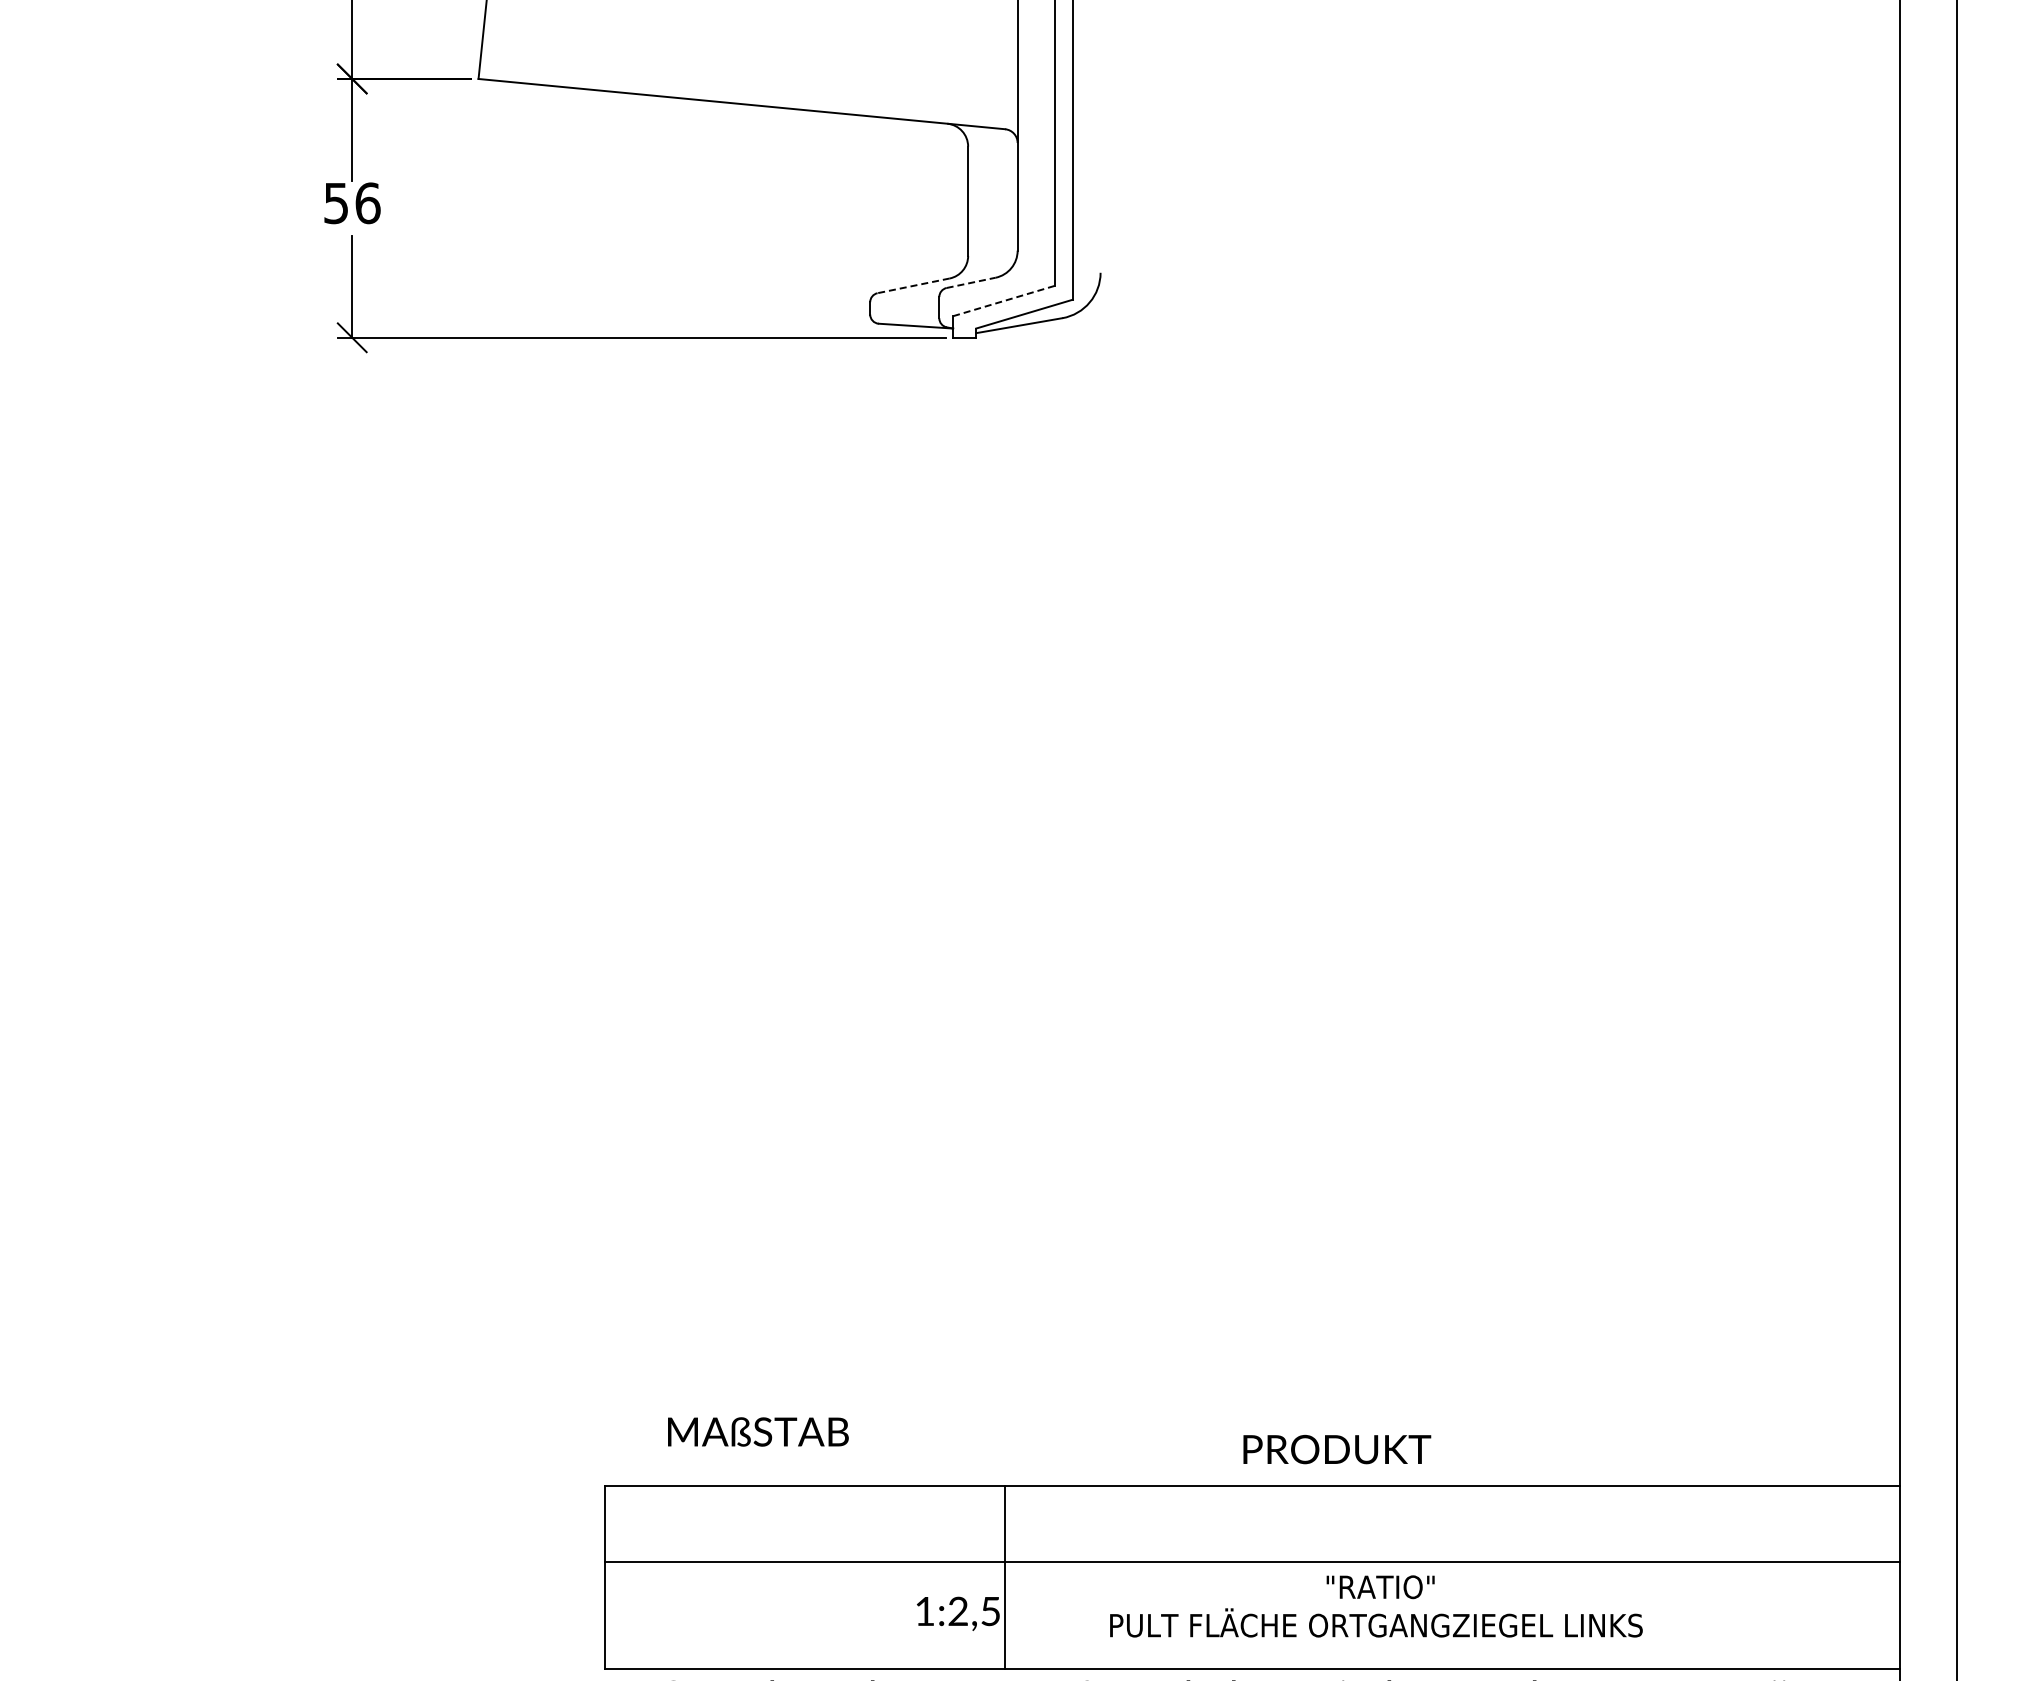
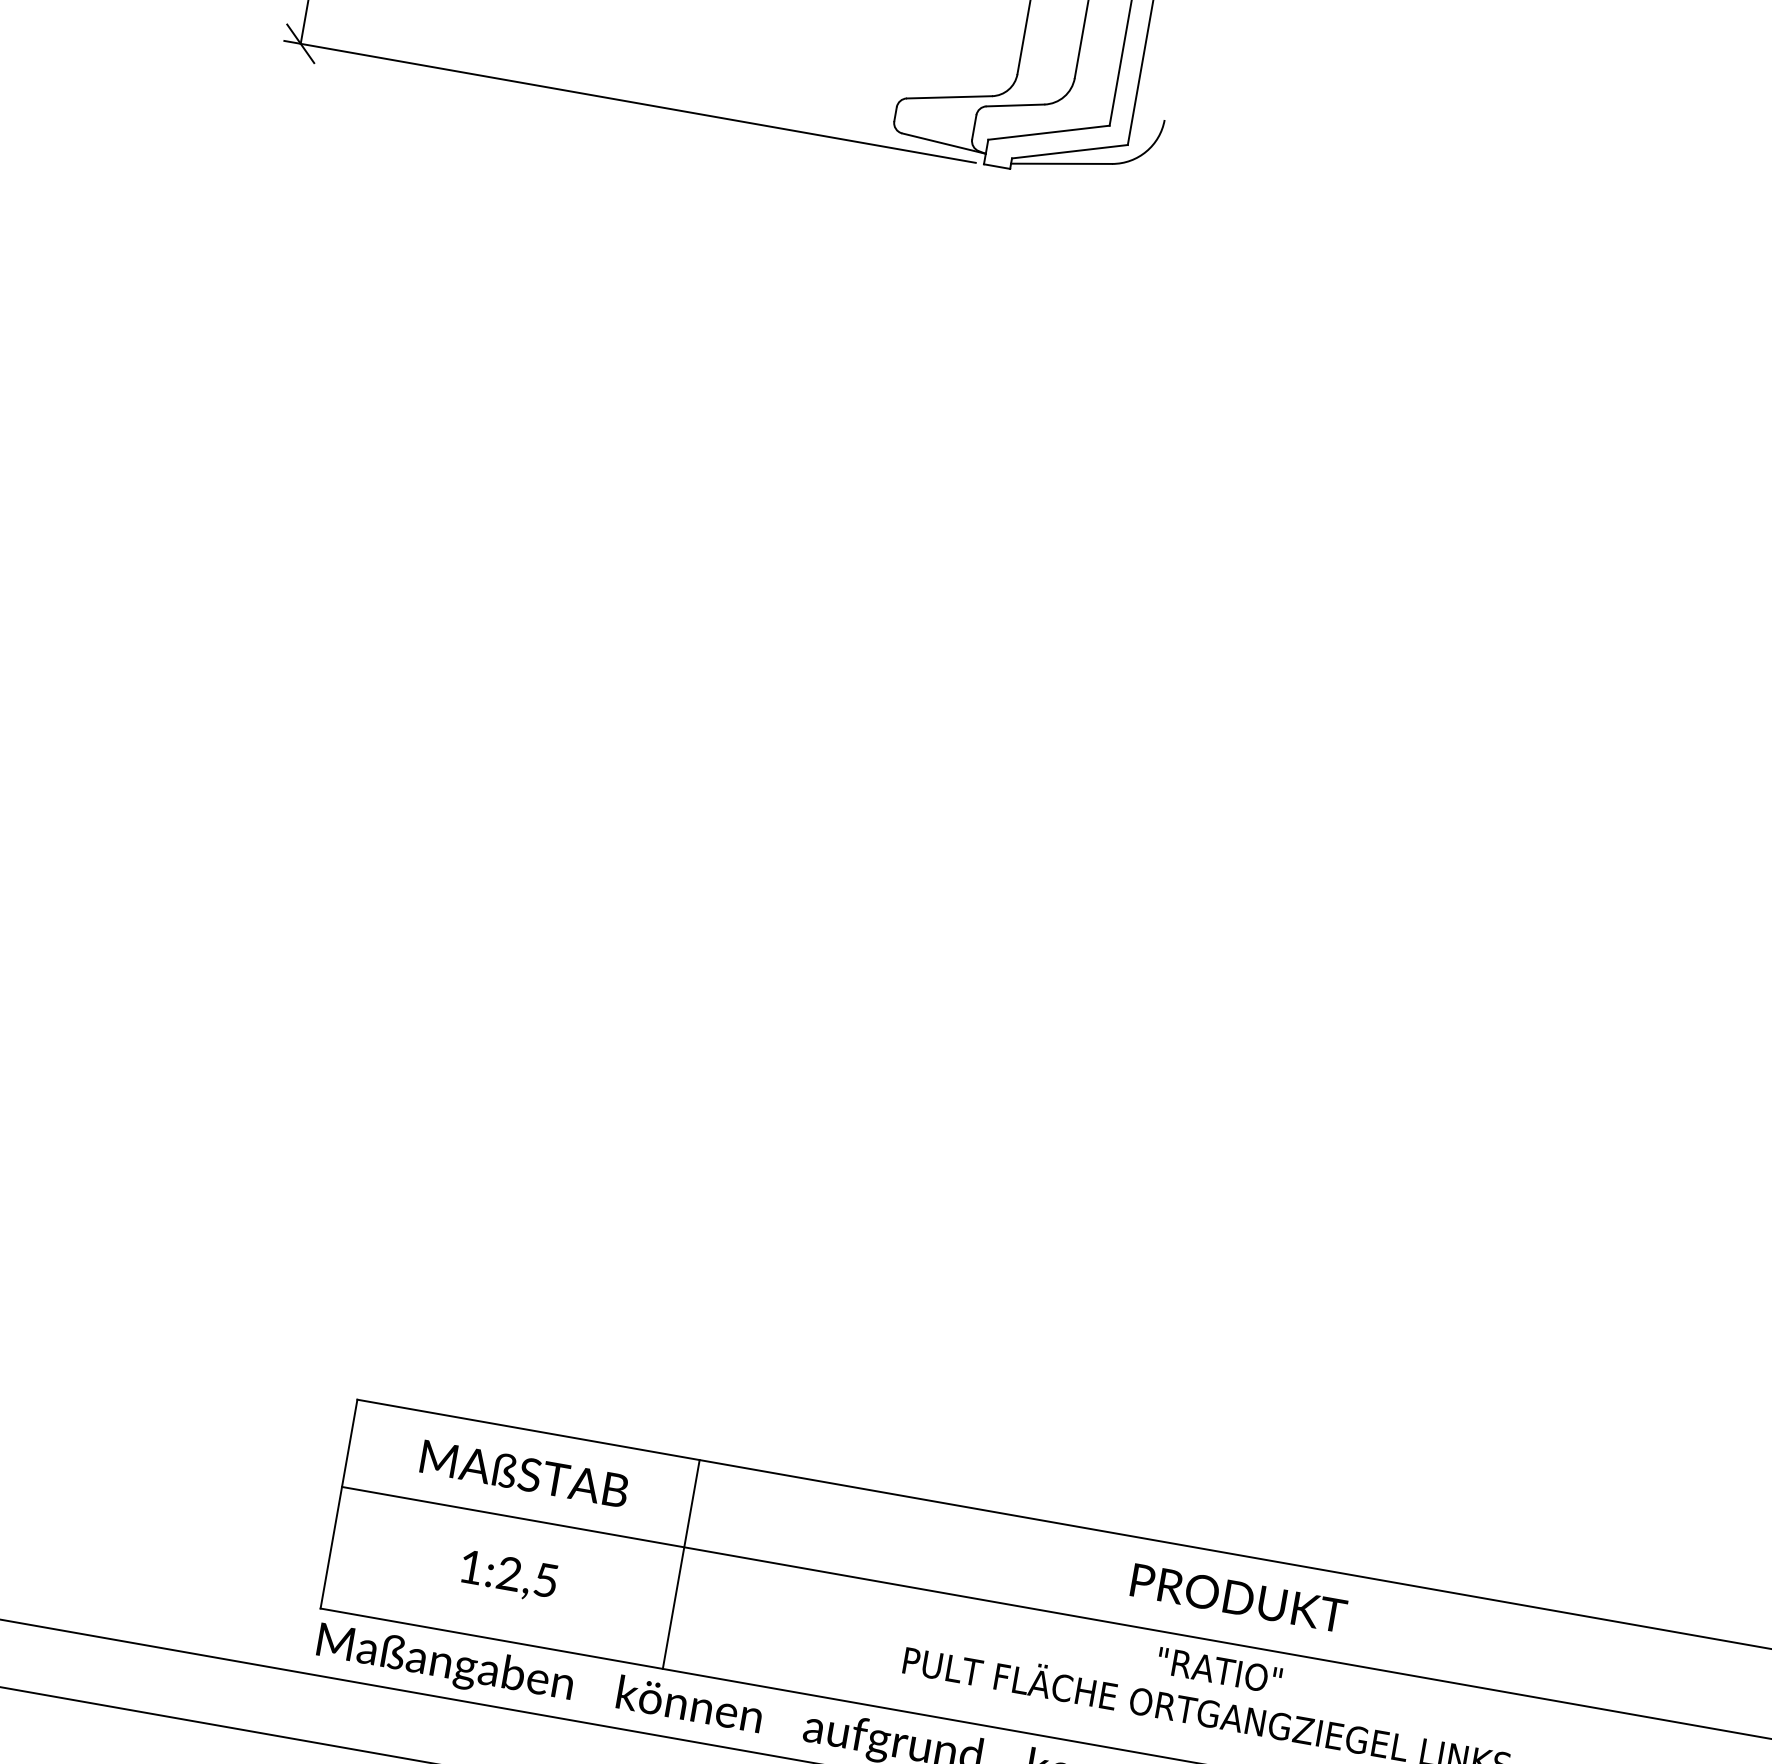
line: (971, 282) -> (1015, 105), dashed -> solid
line: (913, 285) -> (949, 96), dashed -> solid
line: (1003, 301) -> (1048, 133), dashed -> solid
text: (758, 1431) -> (524, 1473), moved
text: (1337, 1449) -> (1239, 1598), moved
line: (1004, 1577) -> (681, 1564), moved
text: (958, 1613) -> (509, 1576), moved

